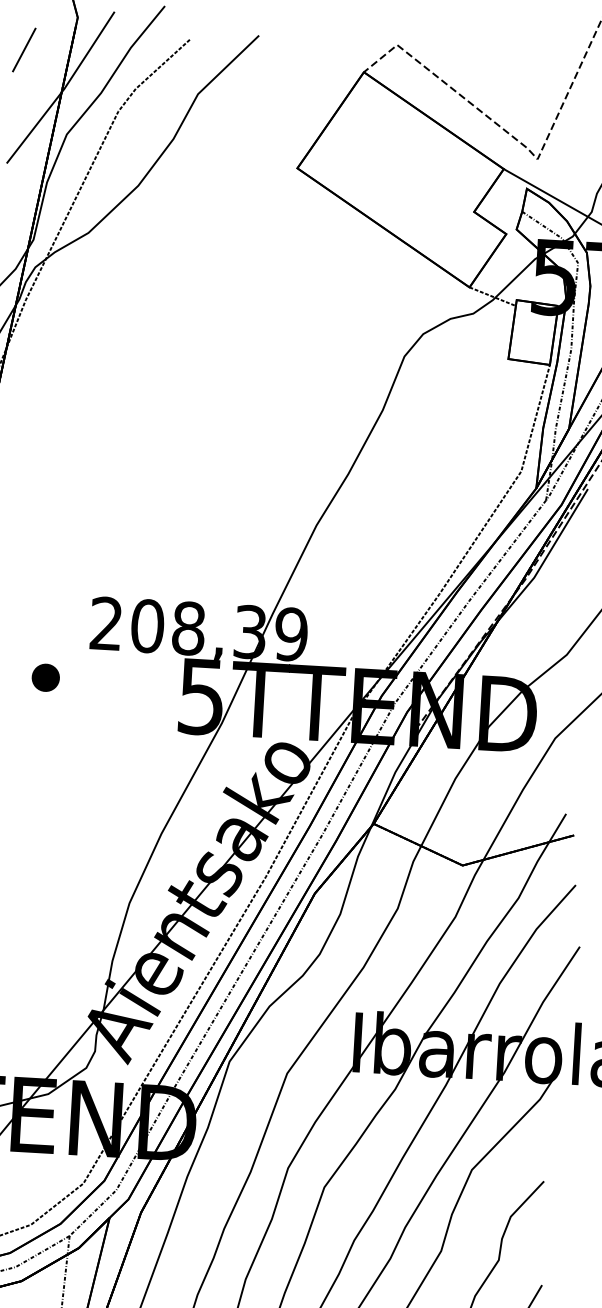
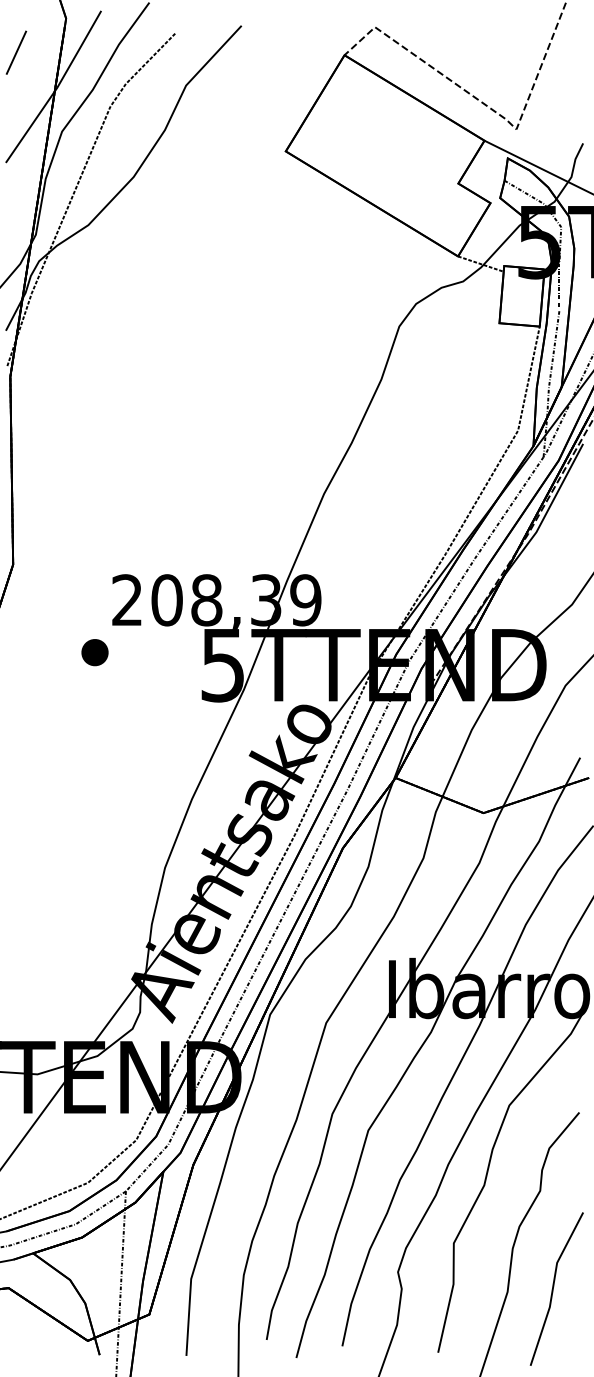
part: (45, 677) -> (94, 652), moved

